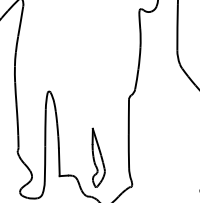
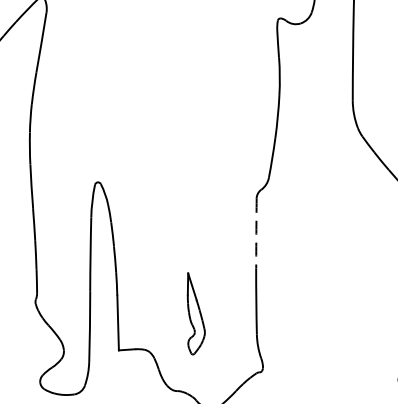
arc: (128, 117) -> (255, 233), solid -> dashed
part: (98, 157) -> (196, 313), size x0.7

